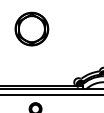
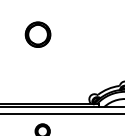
part: (31, 28) -> (37, 34), size x0.62

